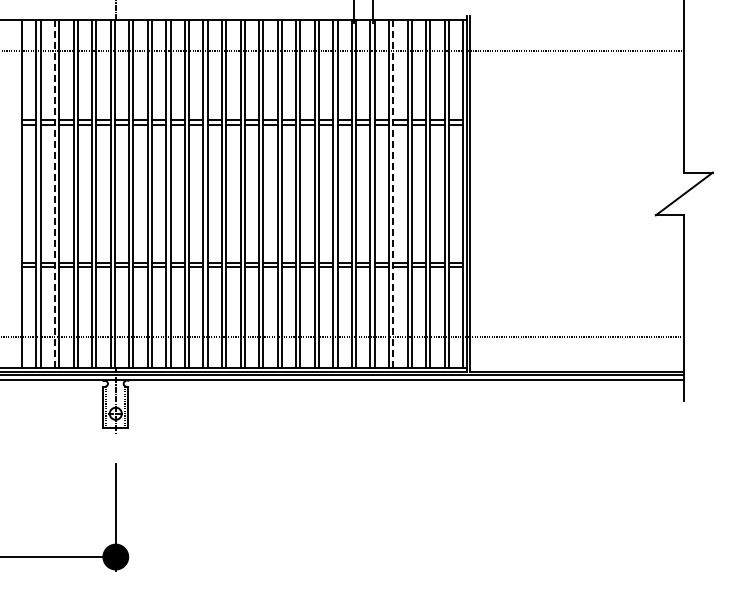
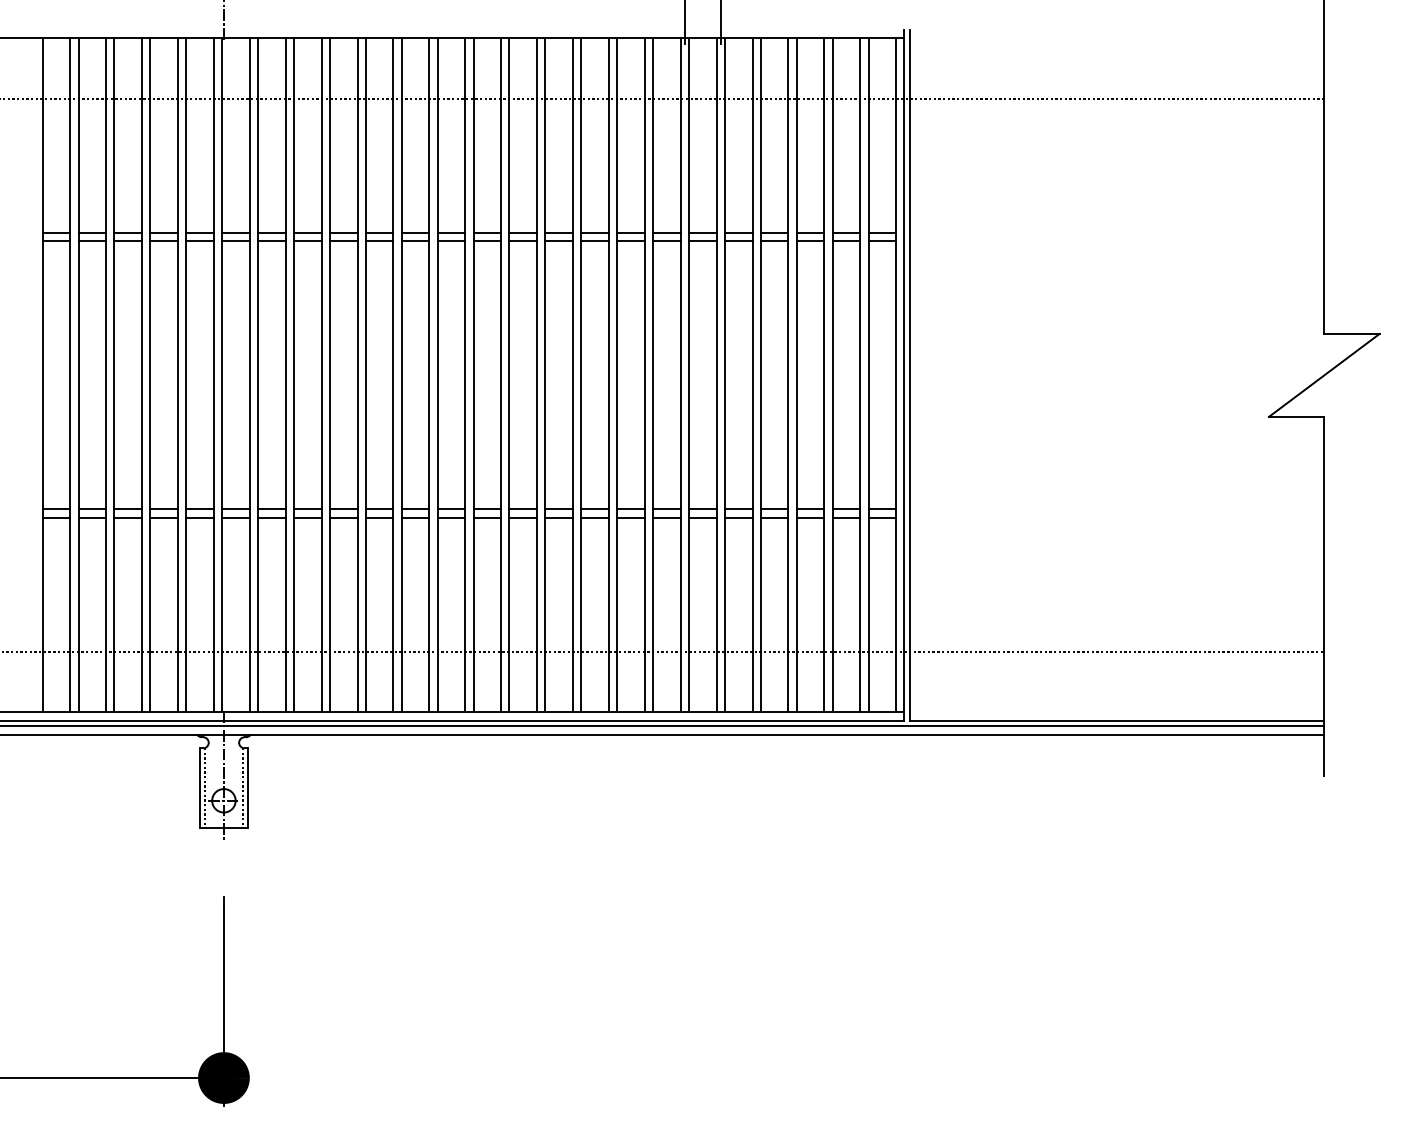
line: (54, 194) -> (105, 376), dashed -> solid
line: (393, 194) -> (761, 376), dashed -> solid

